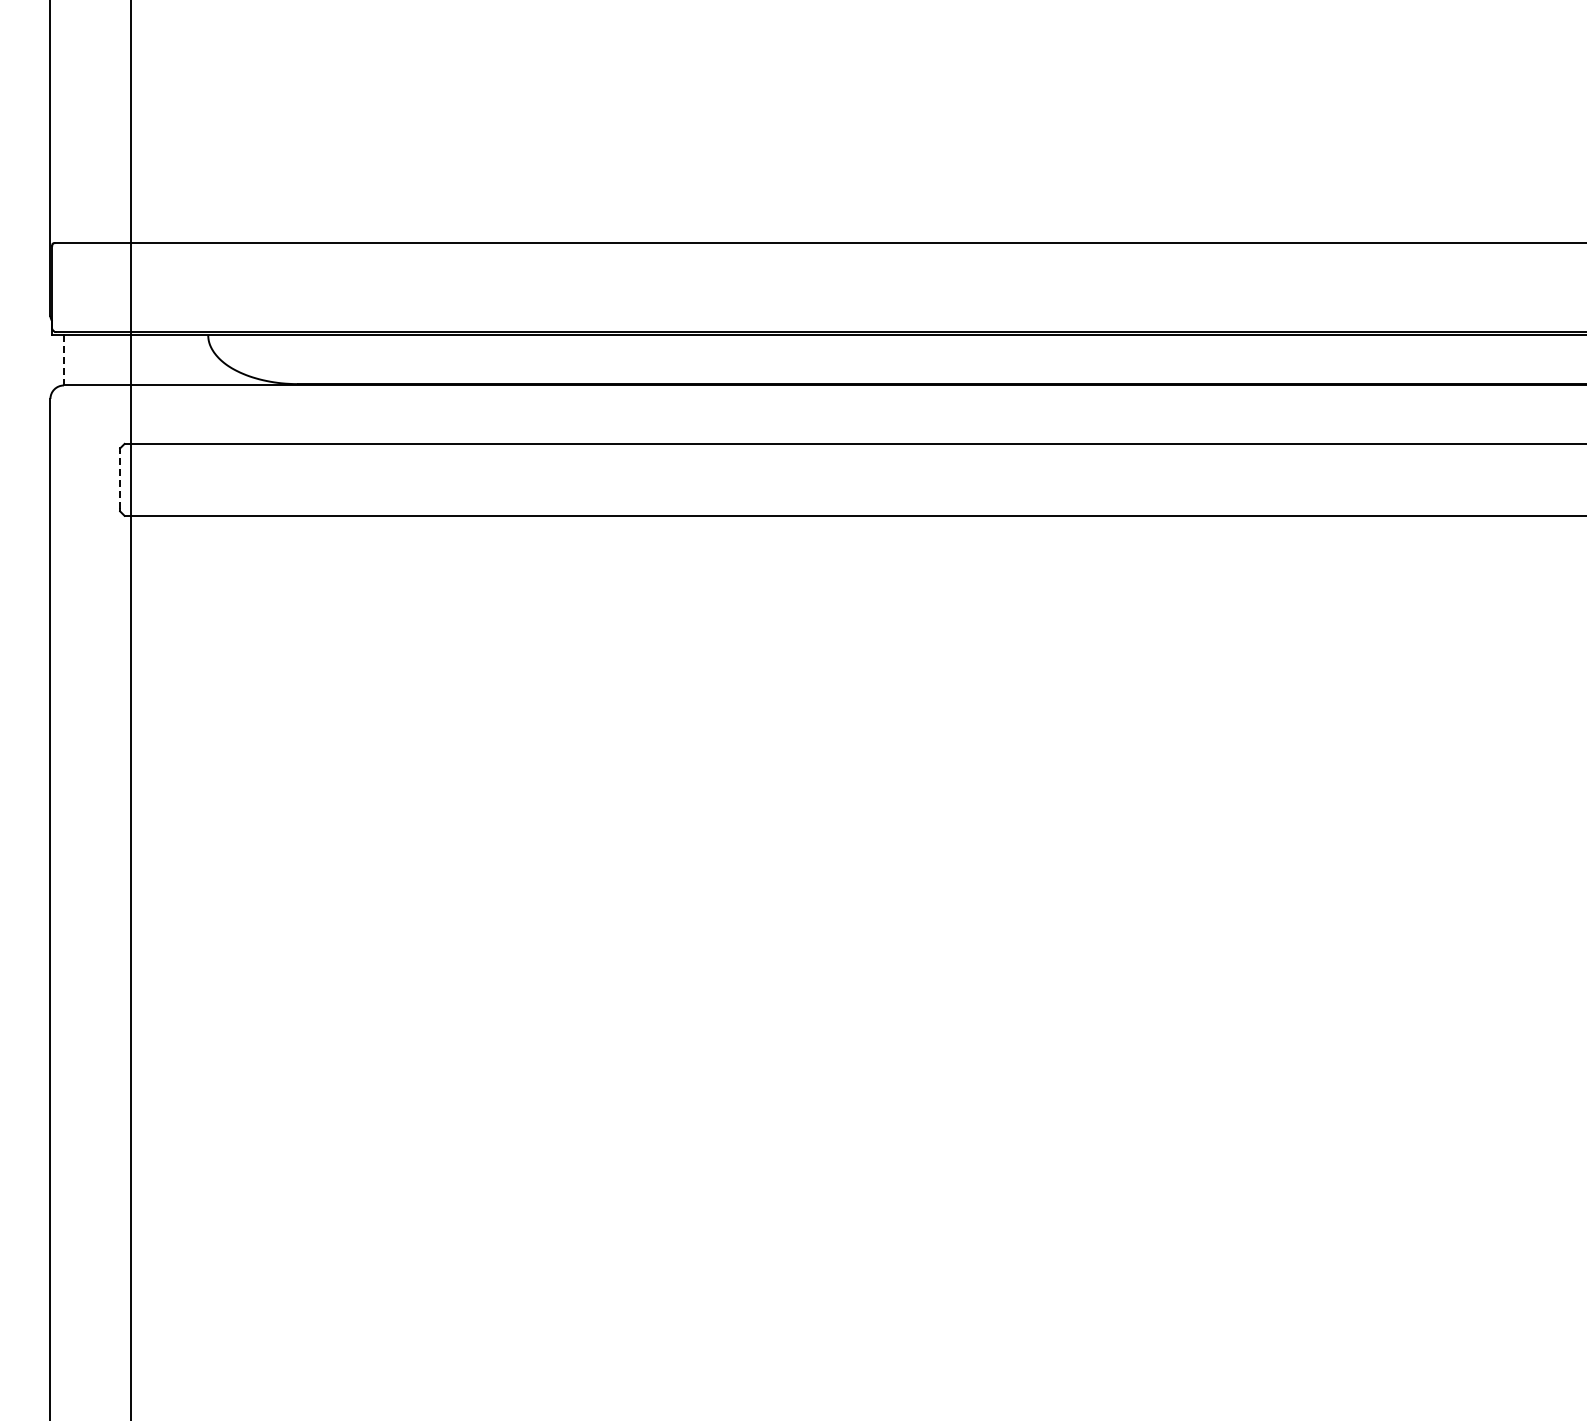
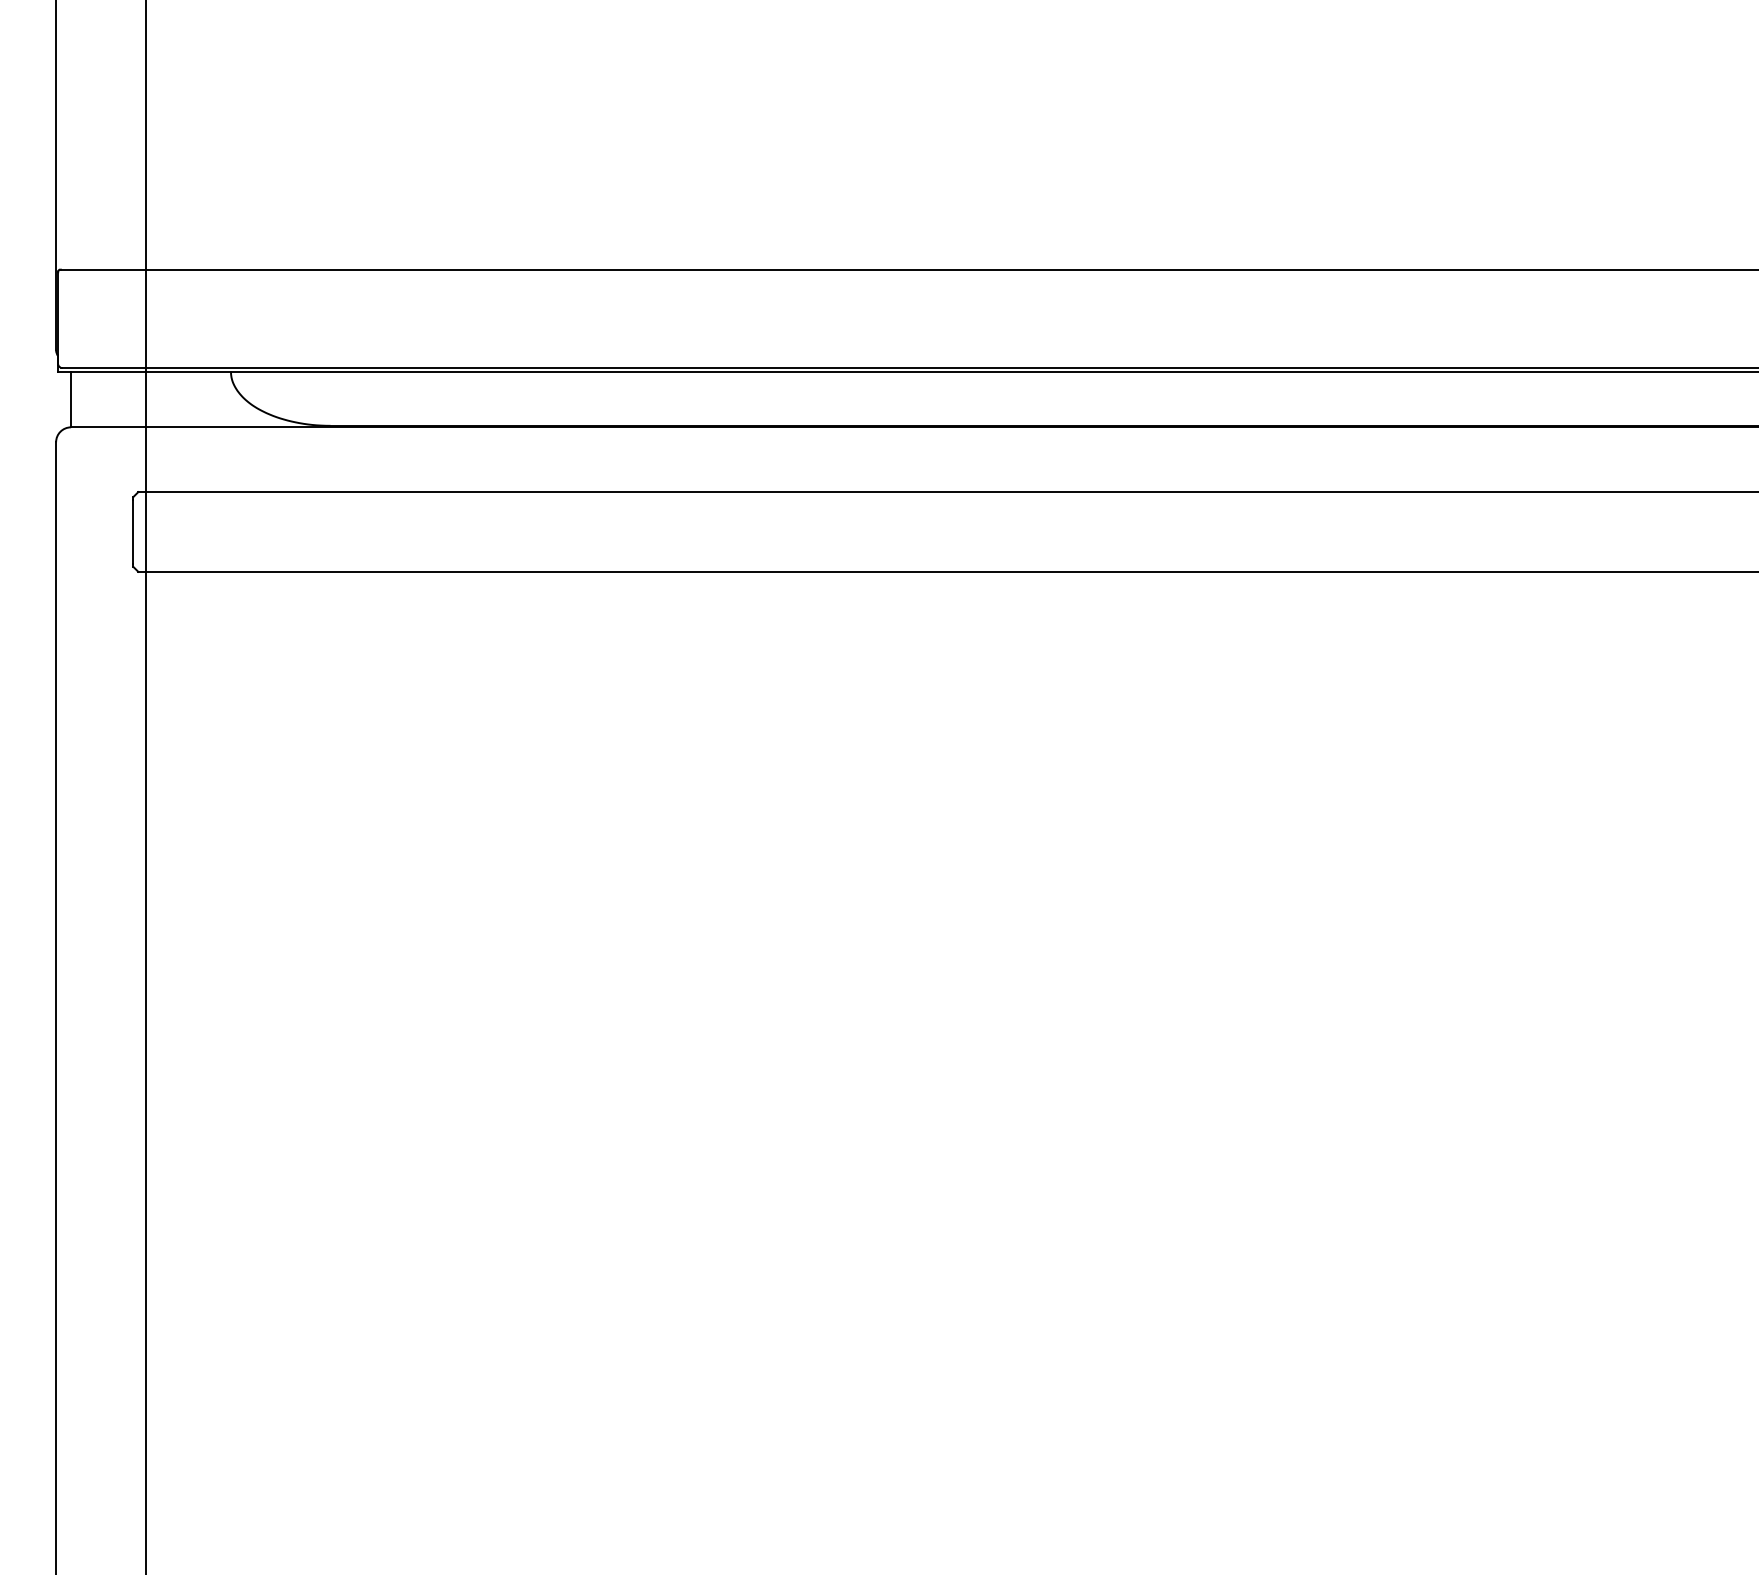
line: (63, 360) -> (70, 399), dashed -> solid
line: (120, 479) -> (133, 531), dashed -> solid

